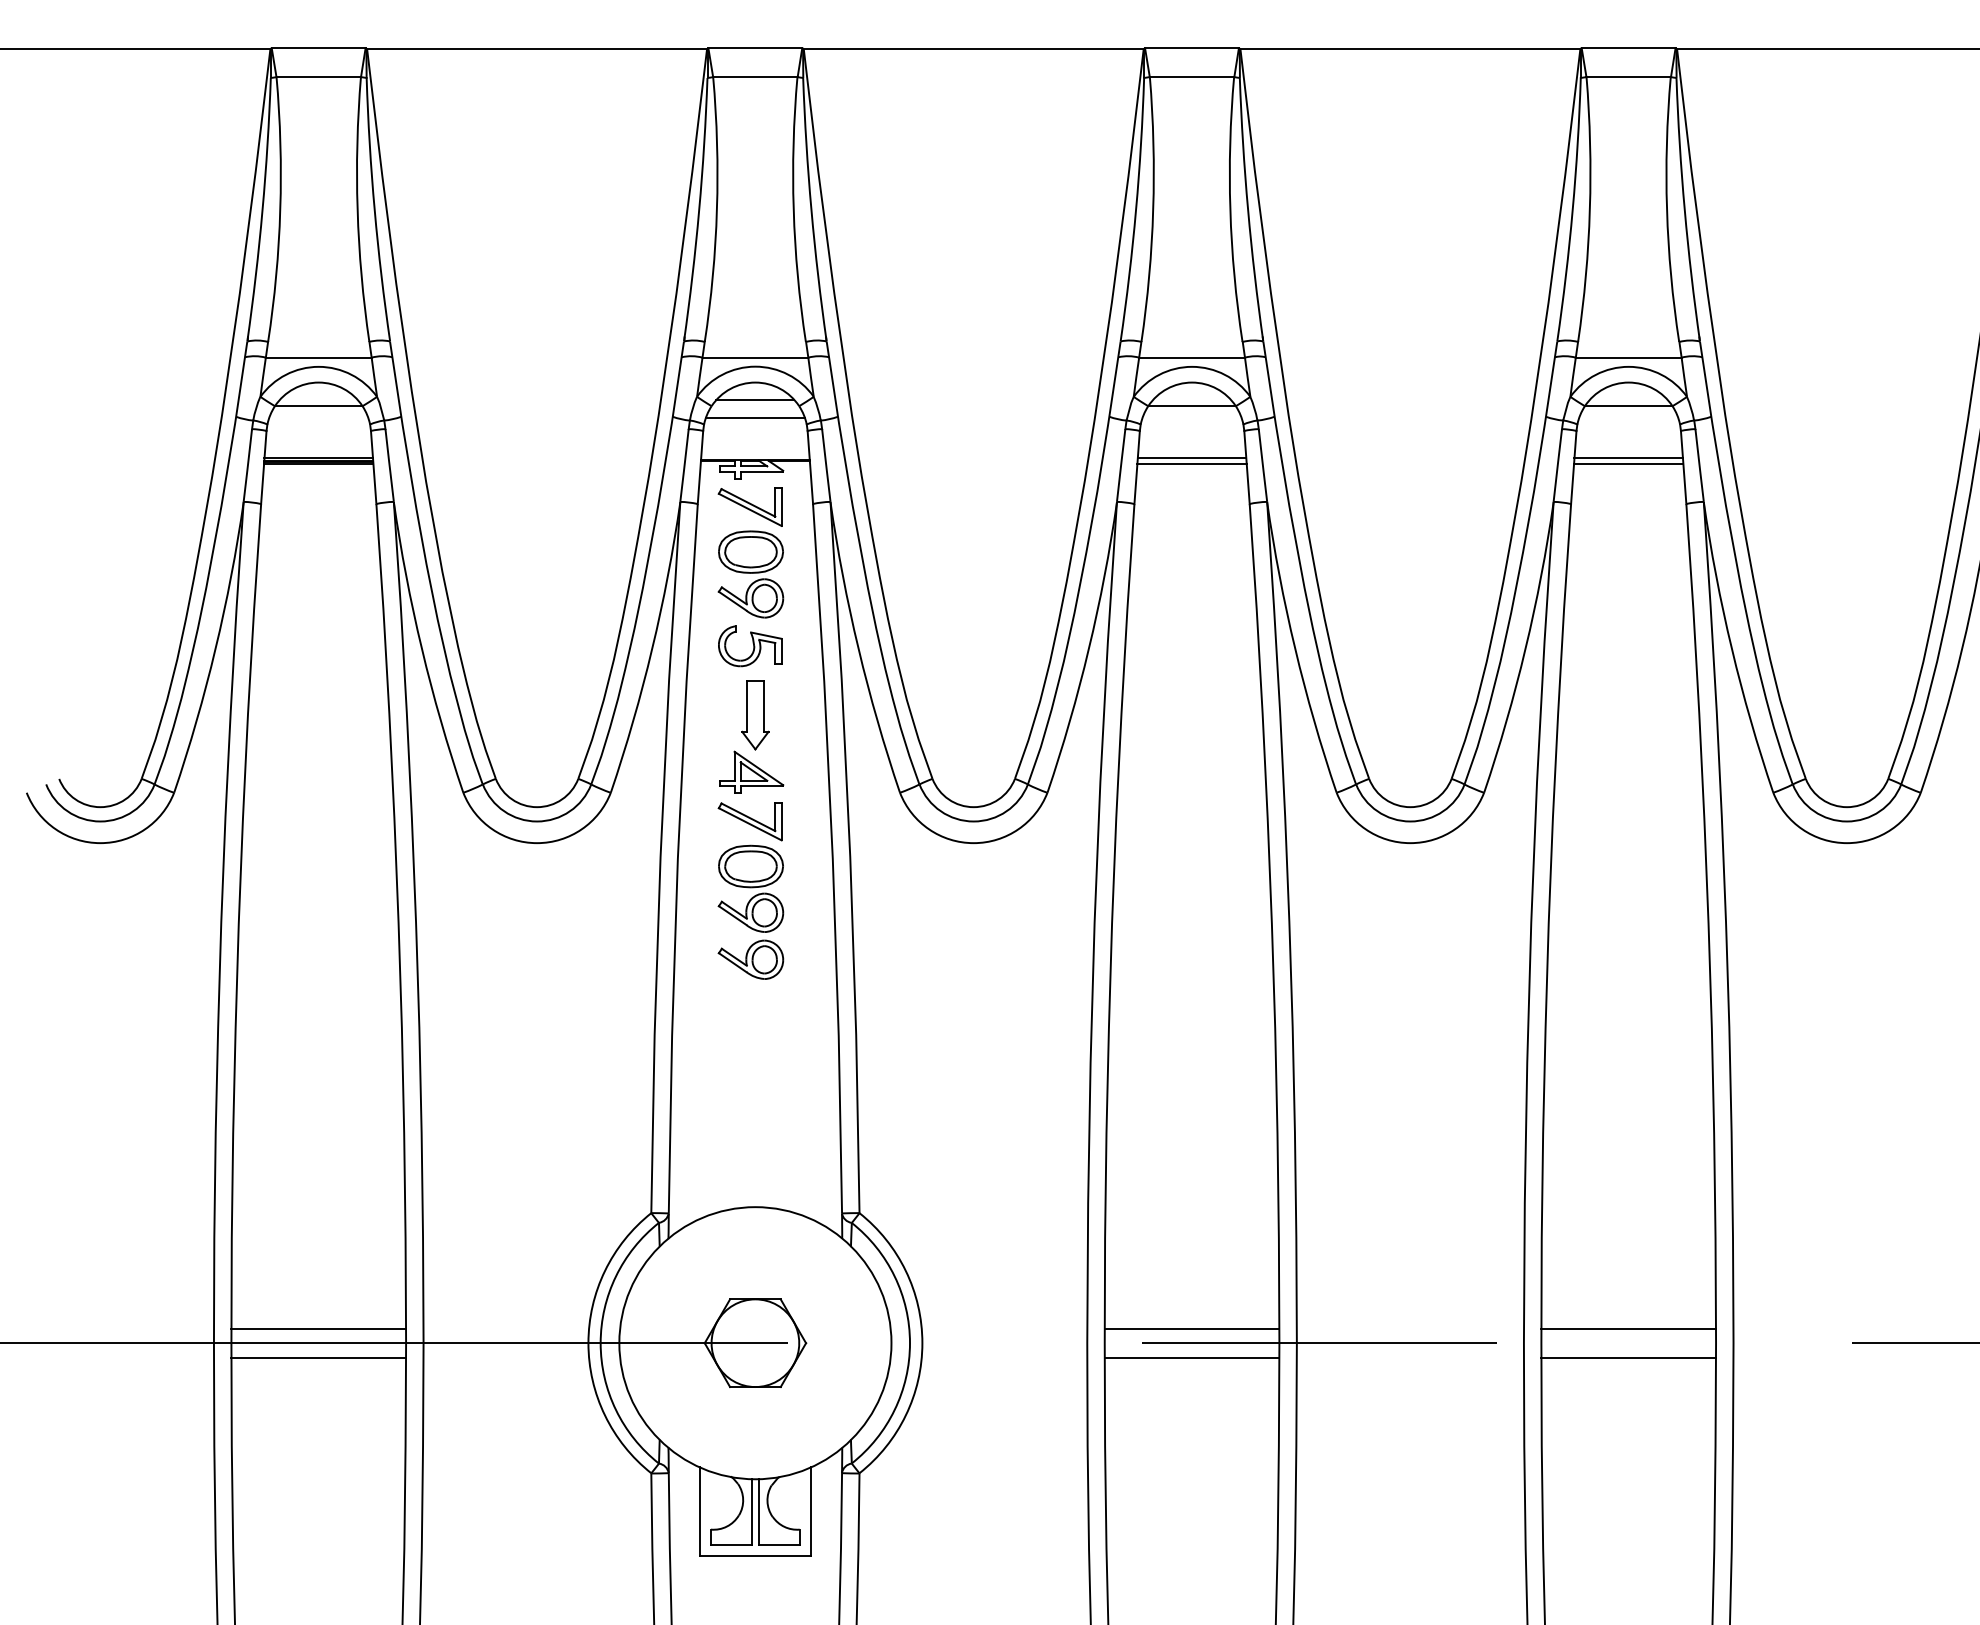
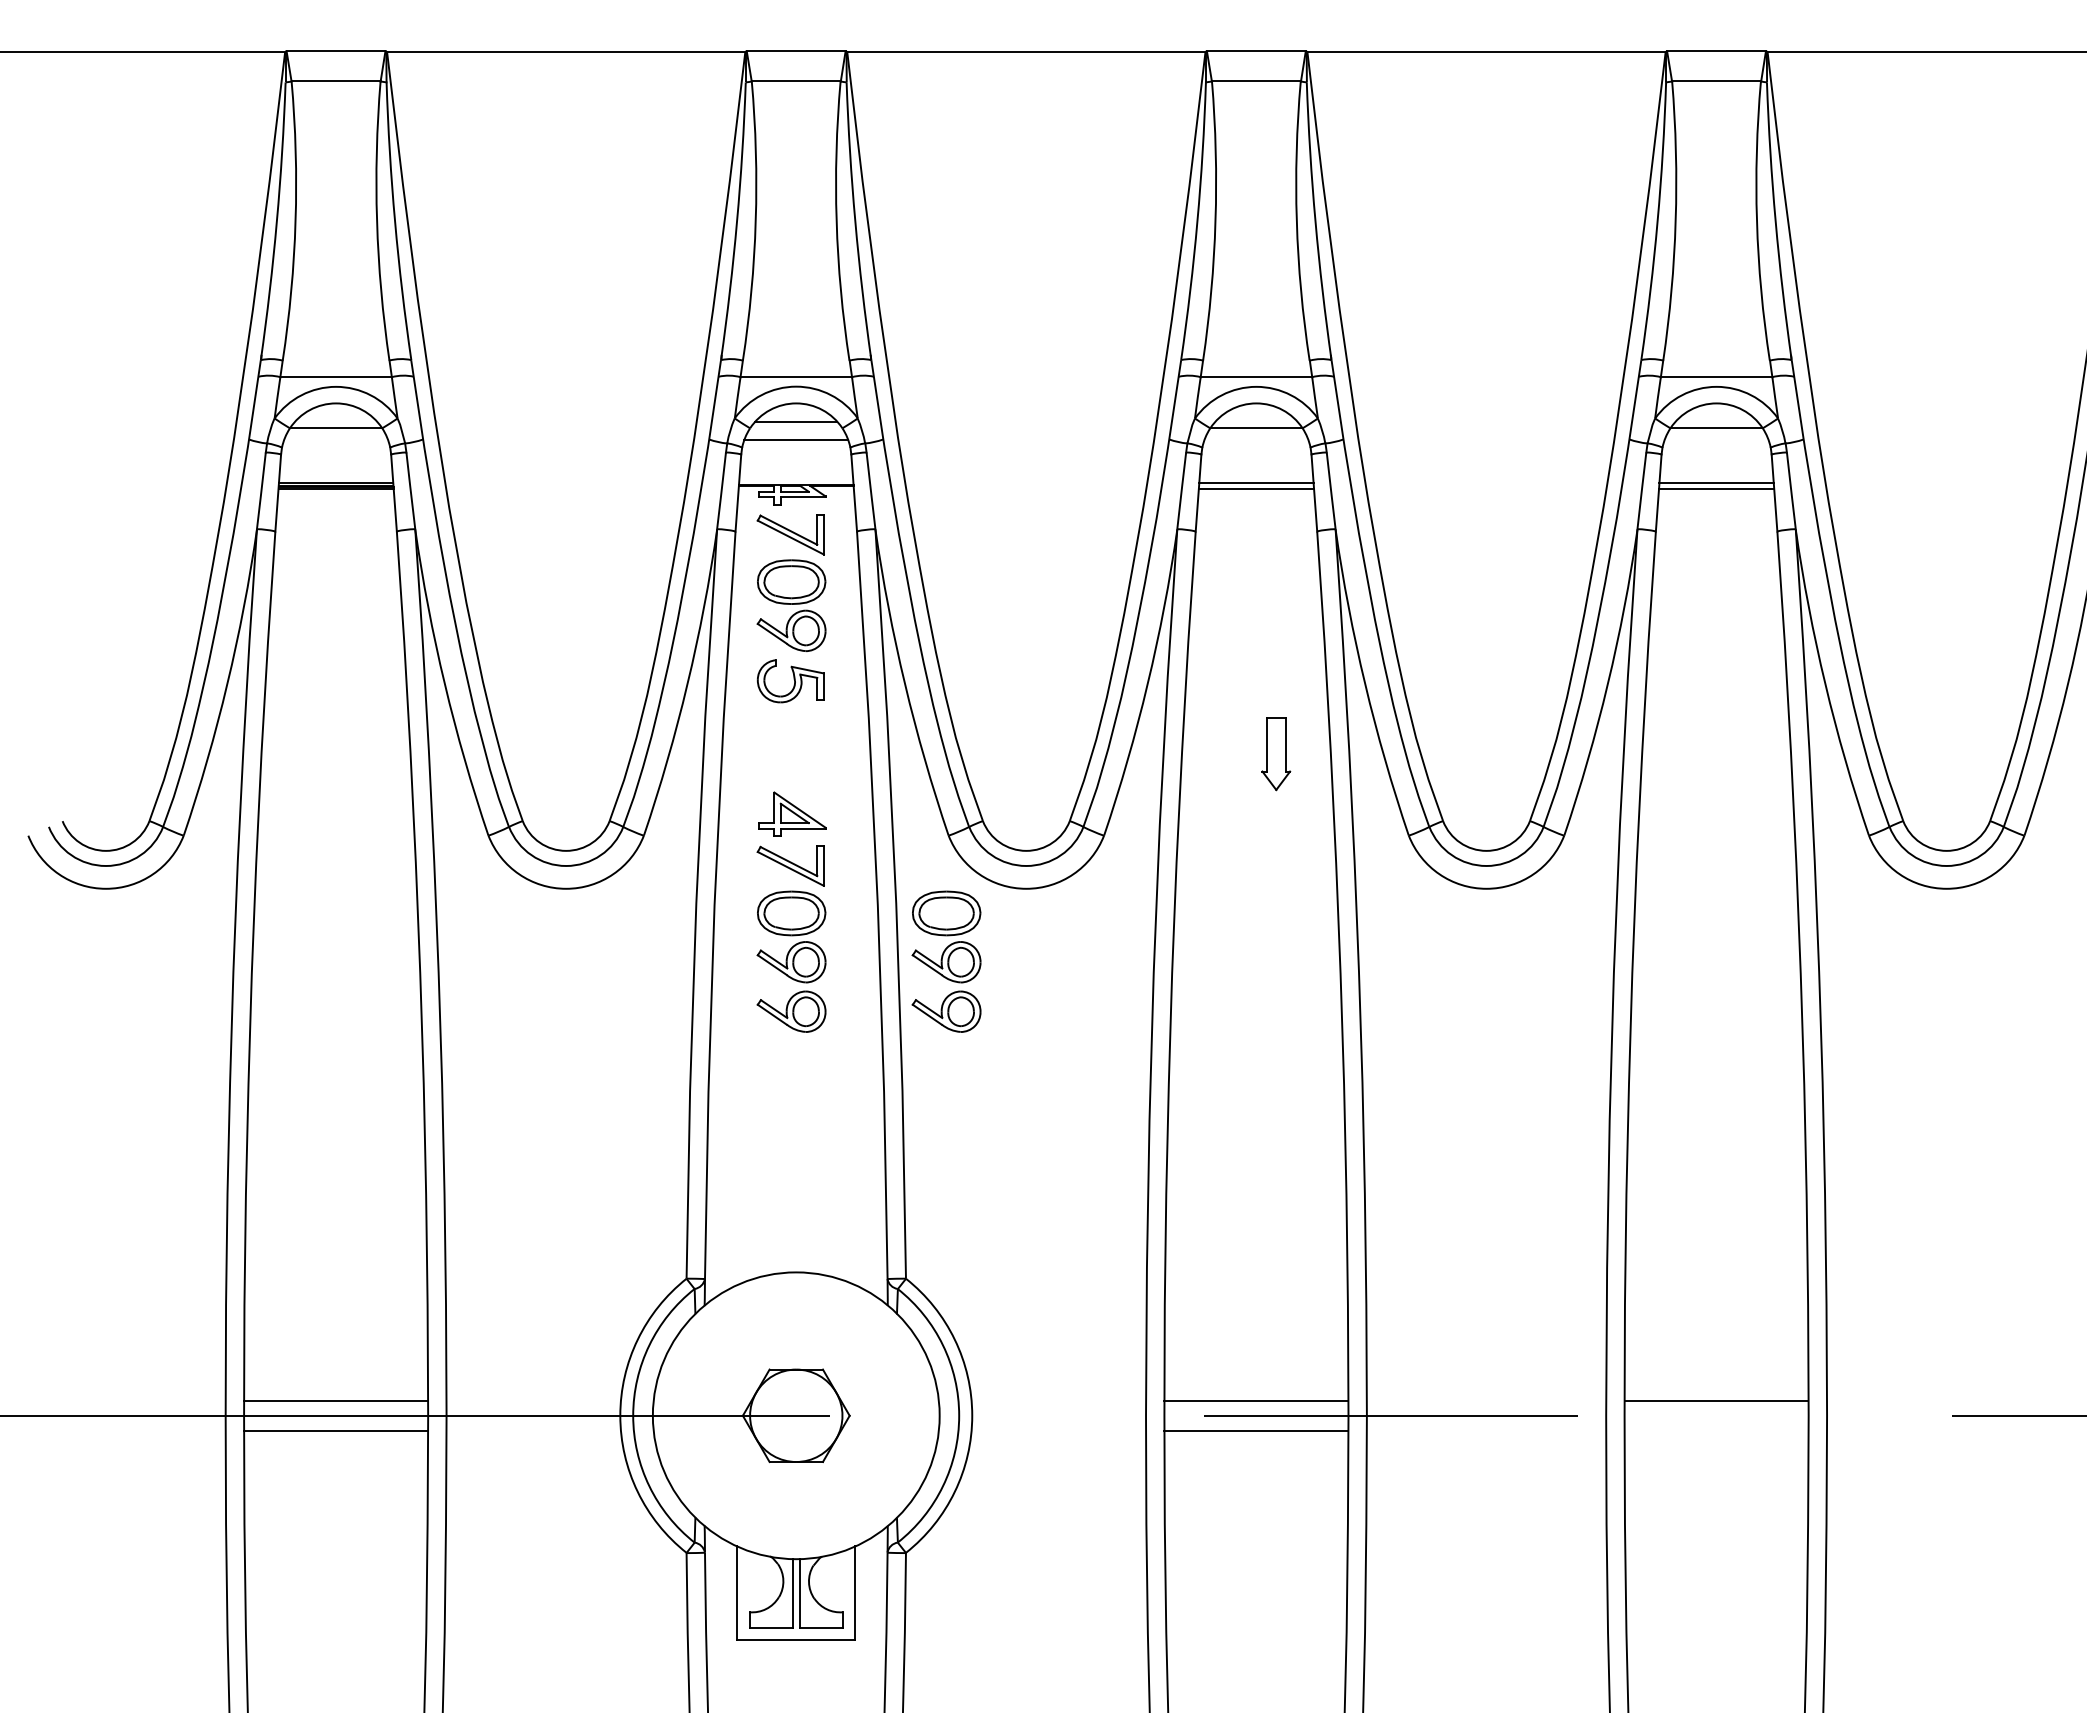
part: (755, 715) -> (1276, 754), moved
part: (897, 912) -> (946, 961), added
line: (1628, 1358) -> (1716, 1431), removed

